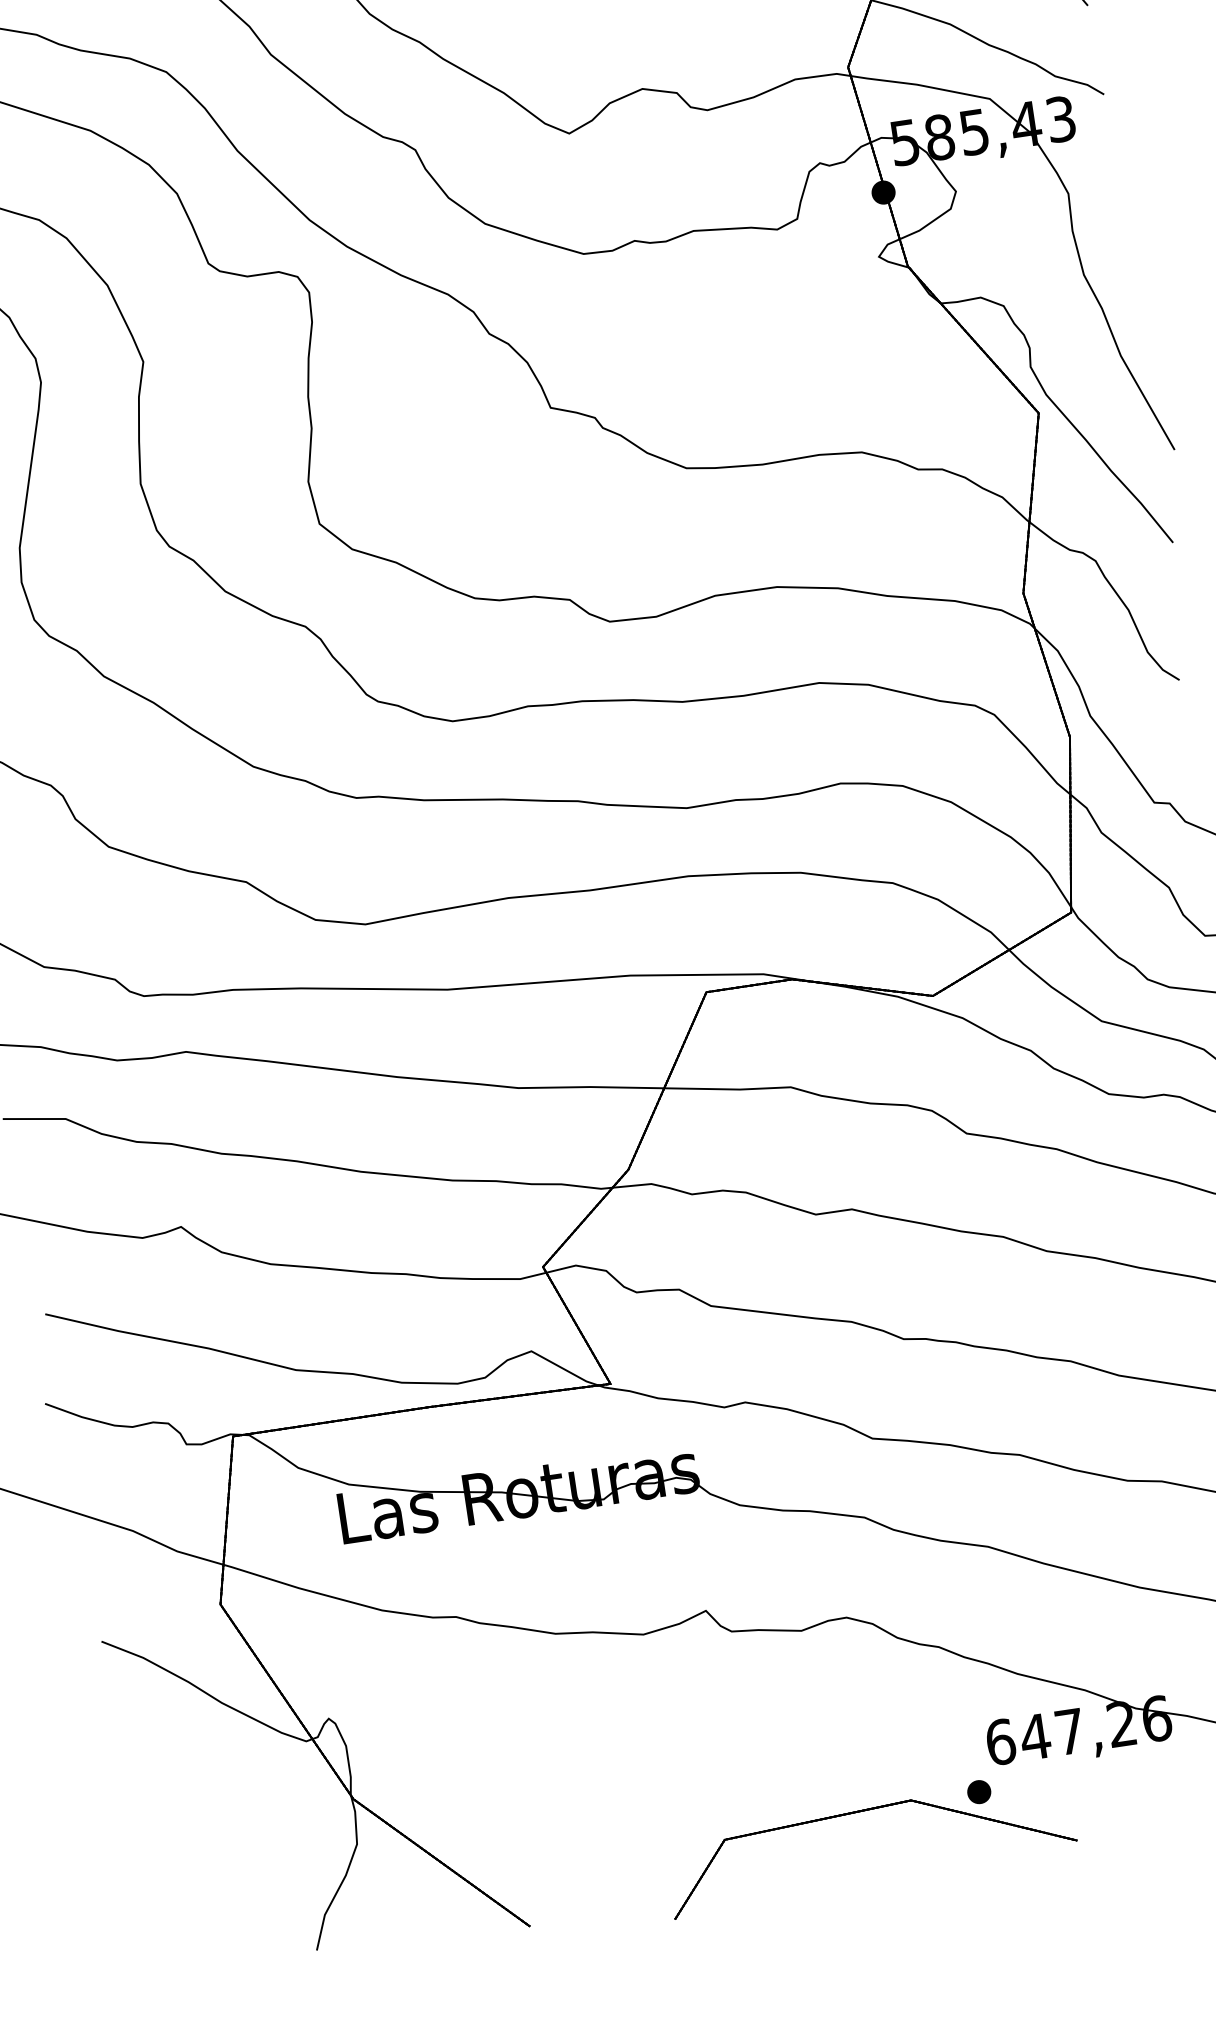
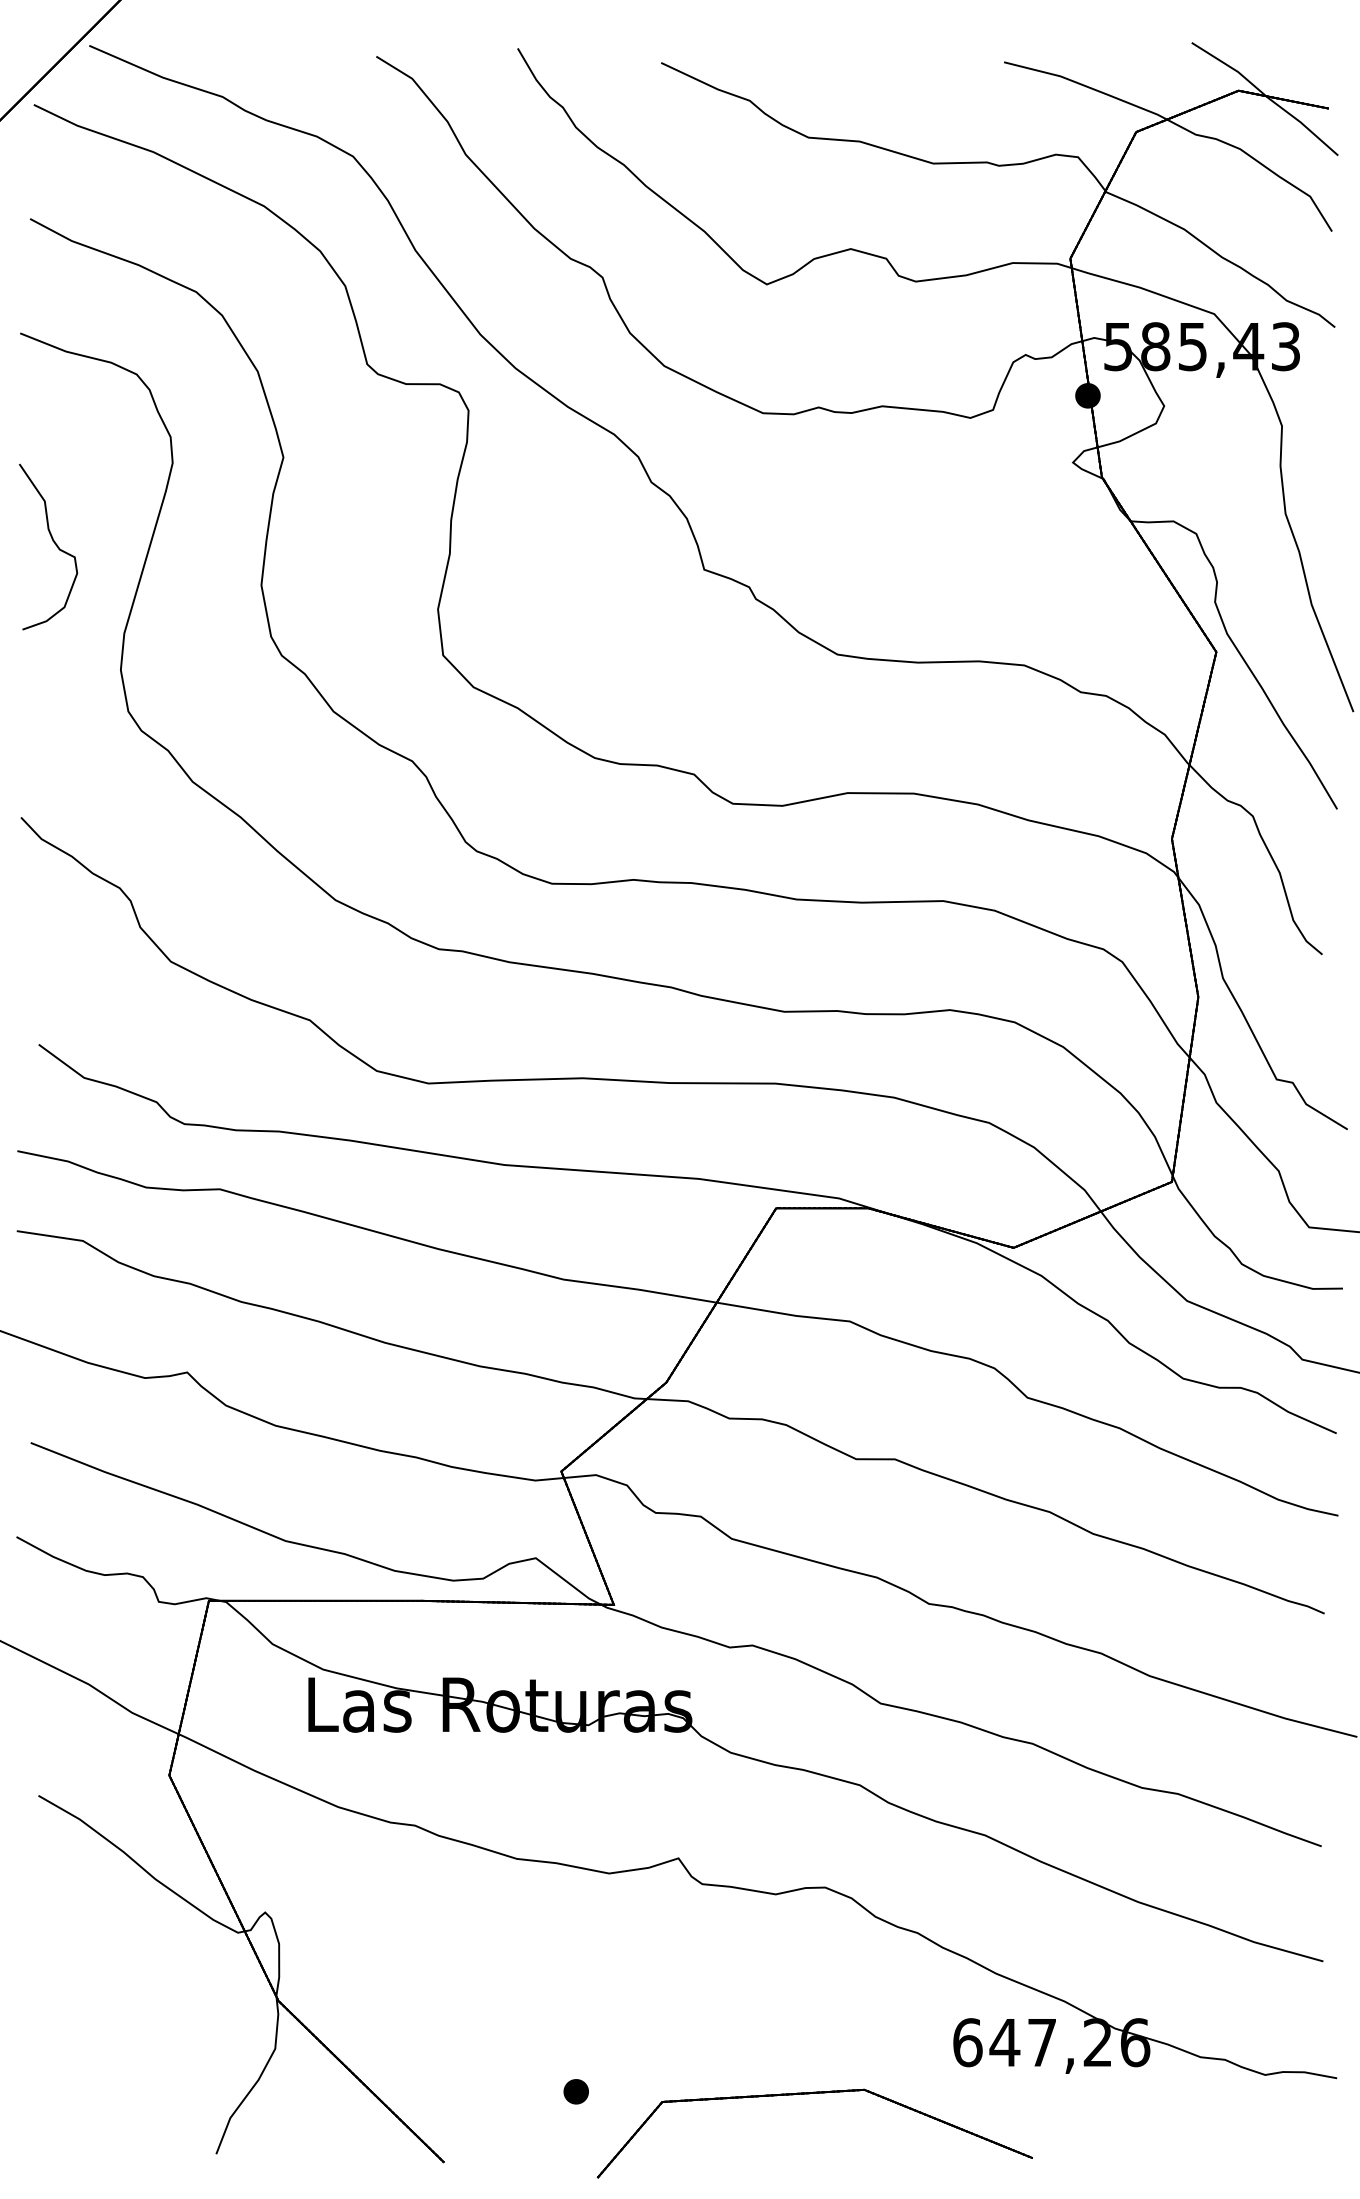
part: (978, 1791) -> (575, 2091), moved

